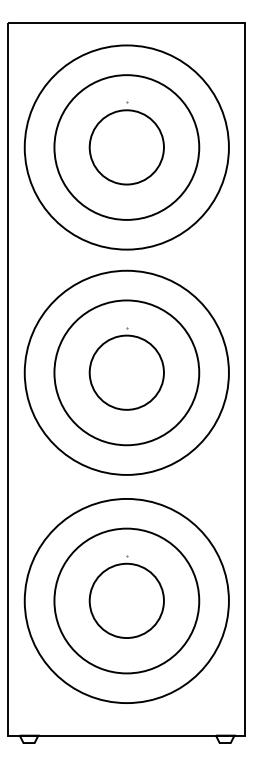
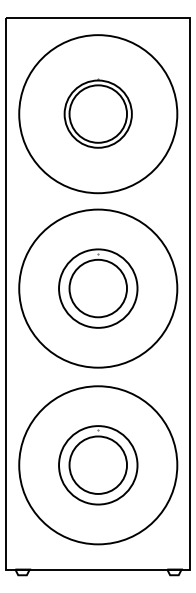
circle: (126, 147) -> (98, 114), size x0.6
circle: (126, 372) -> (98, 288), size x0.7
circle: (126, 600) -> (98, 464), size x0.7

